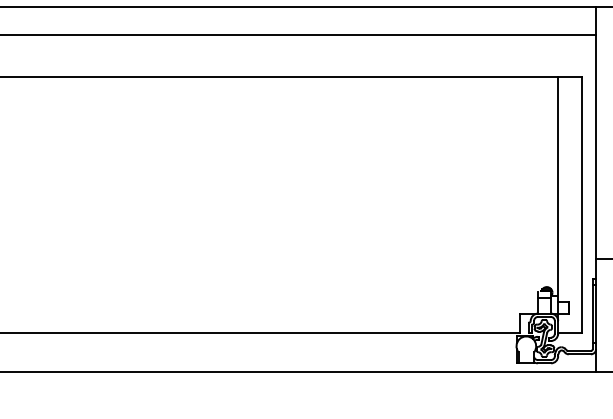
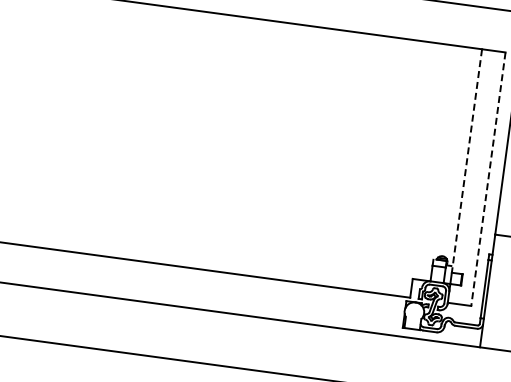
line: (558, 189) -> (467, 161), solid -> dashed
line: (581, 204) -> (488, 179), solid -> dashed

